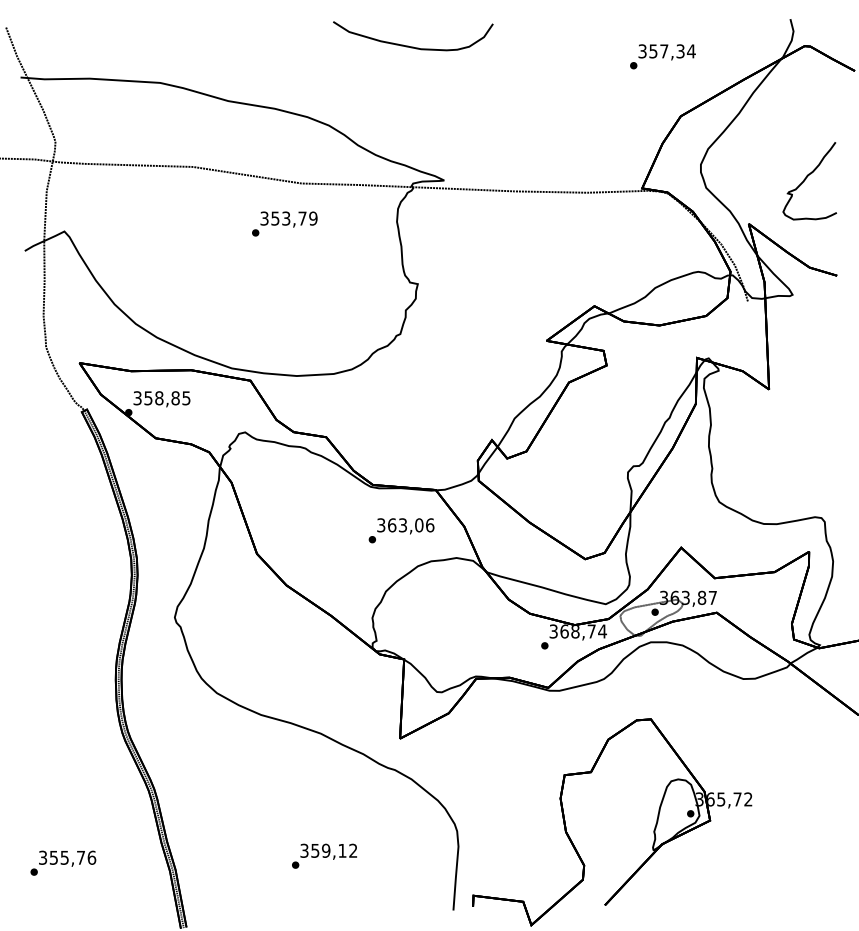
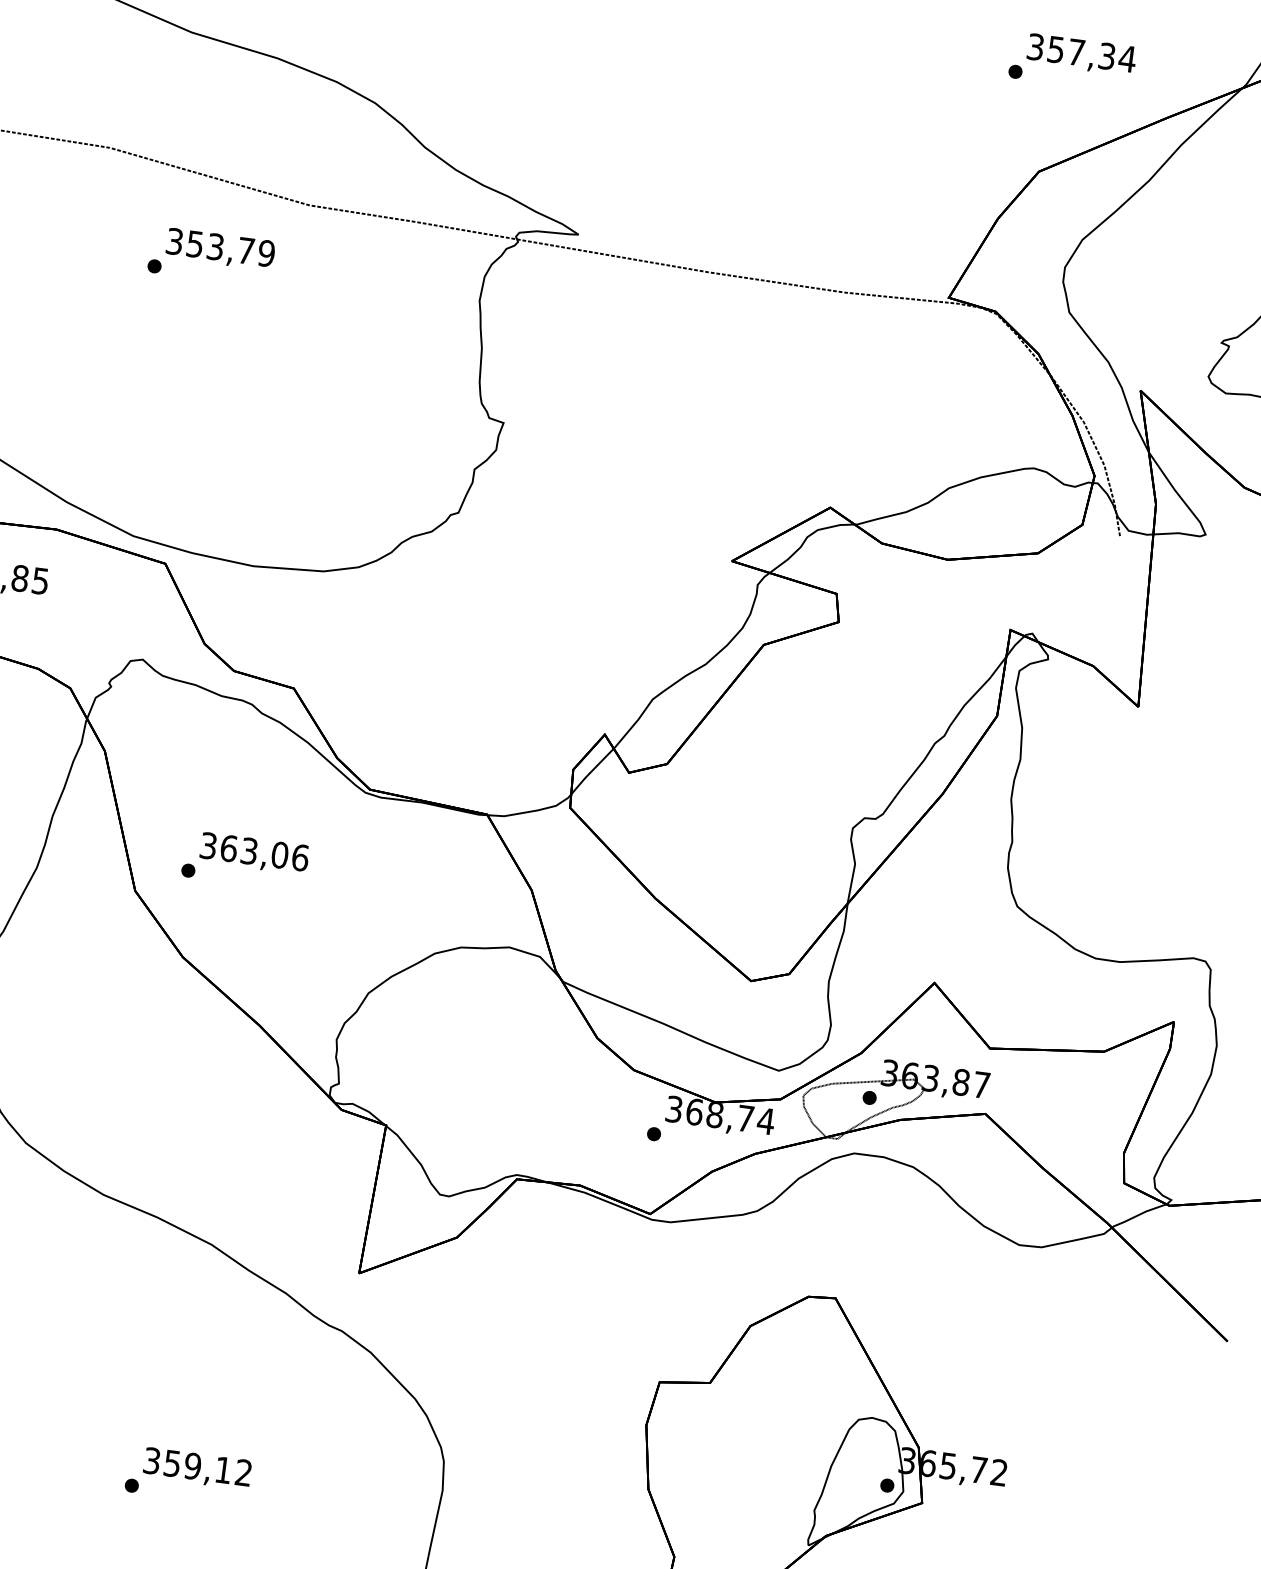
text: (662, 56) -> (1071, 61), moved
text: (284, 223) -> (211, 255), moved
text: (401, 530) -> (245, 860), moved

